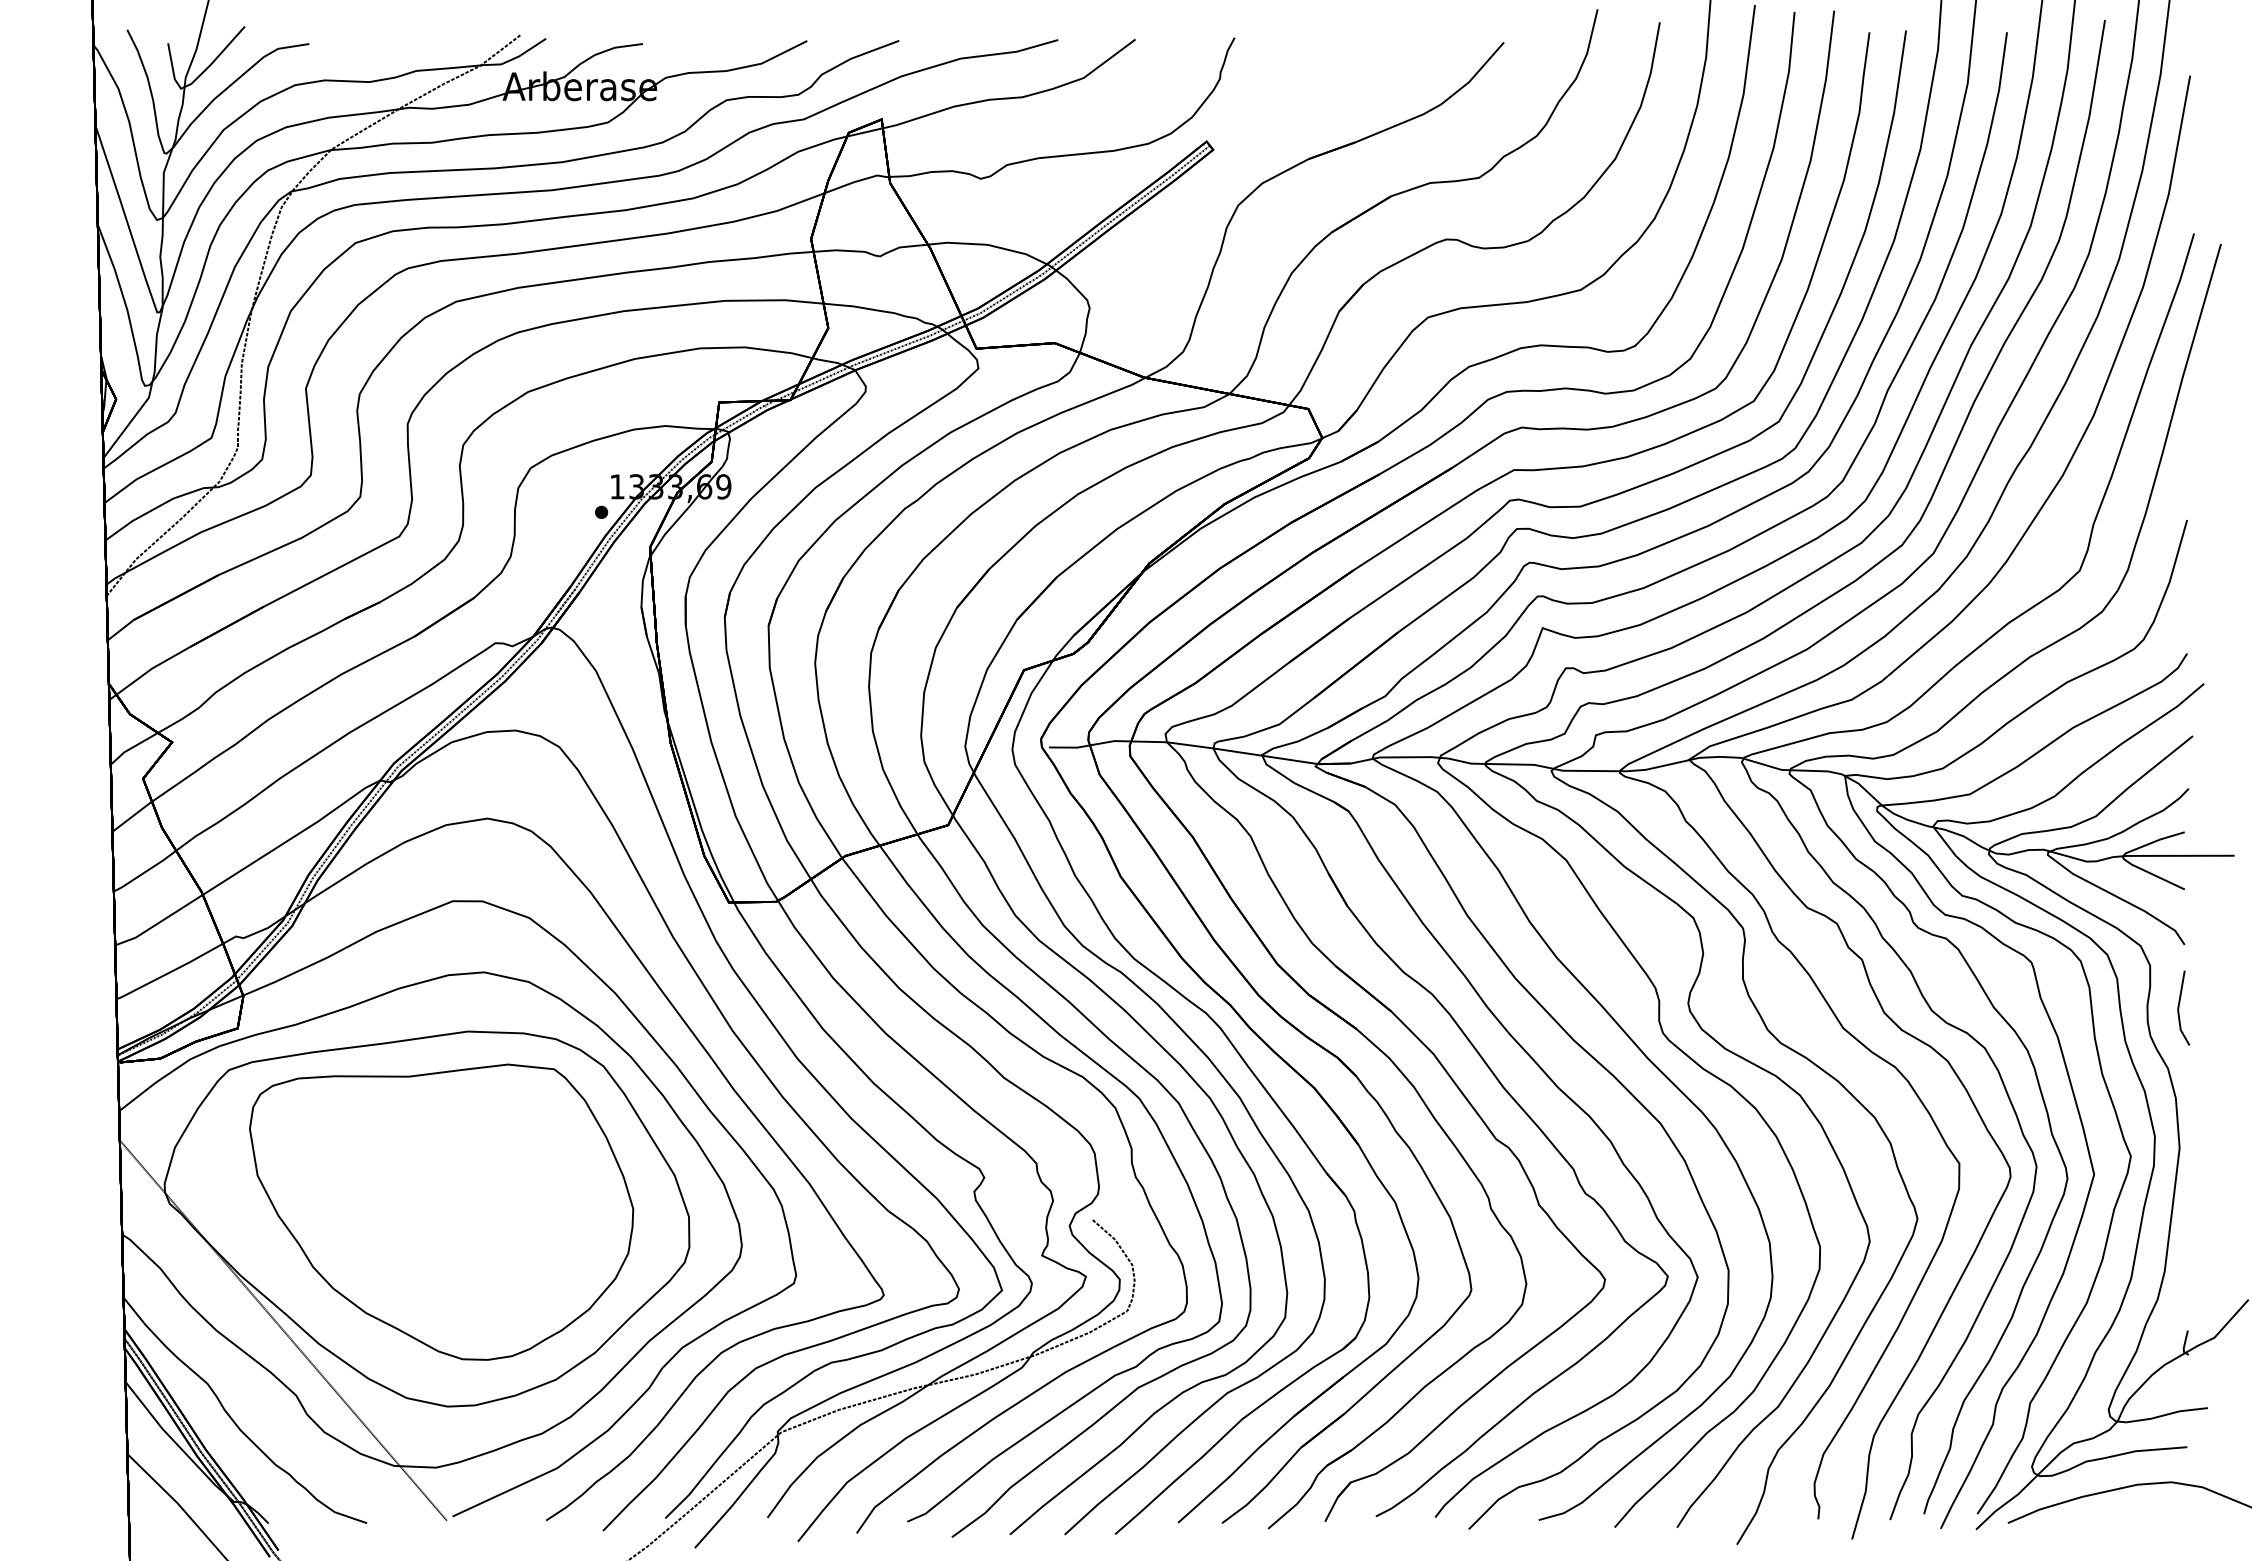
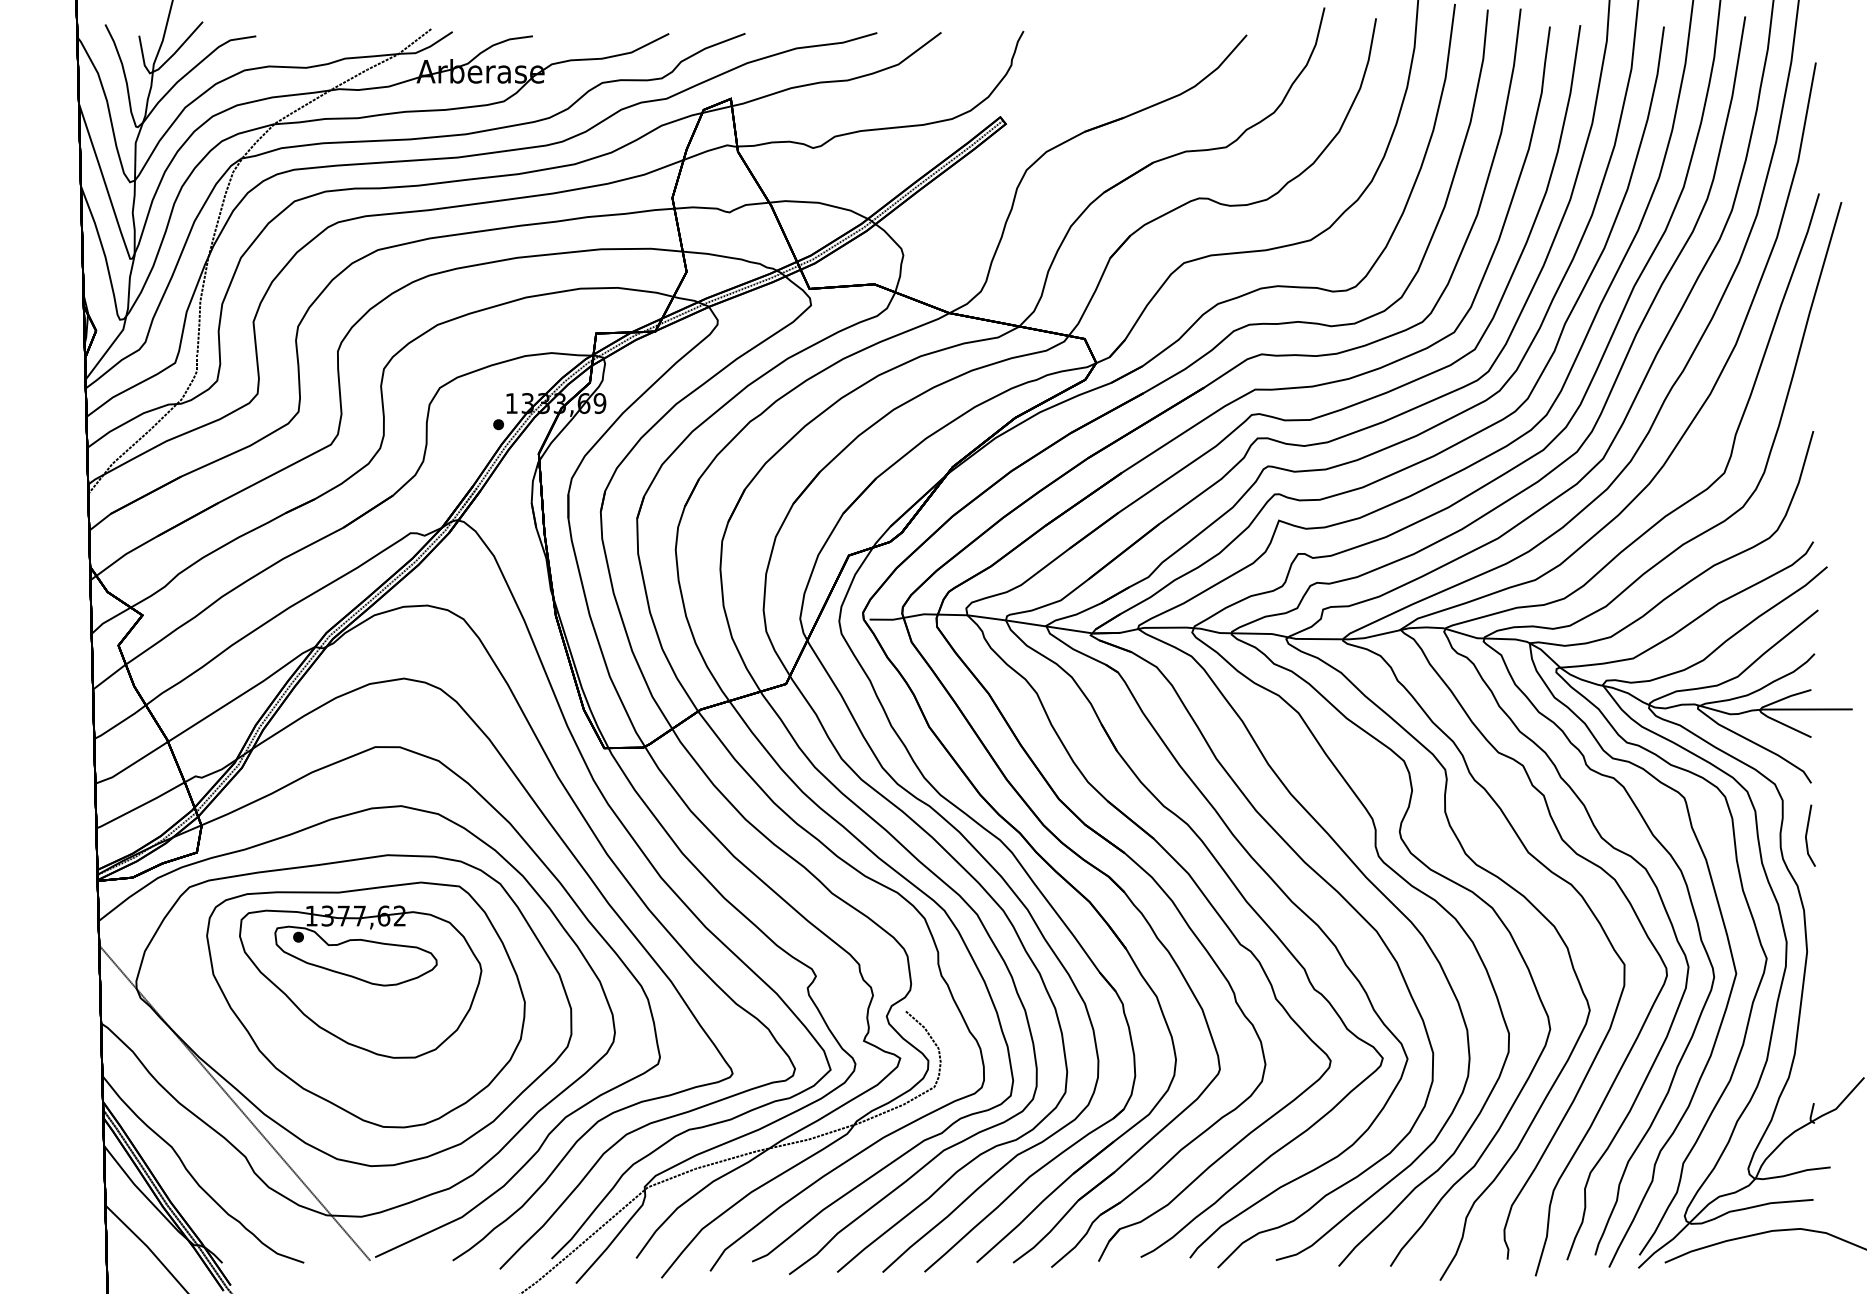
part: (434, 1184) -> (360, 981), added

